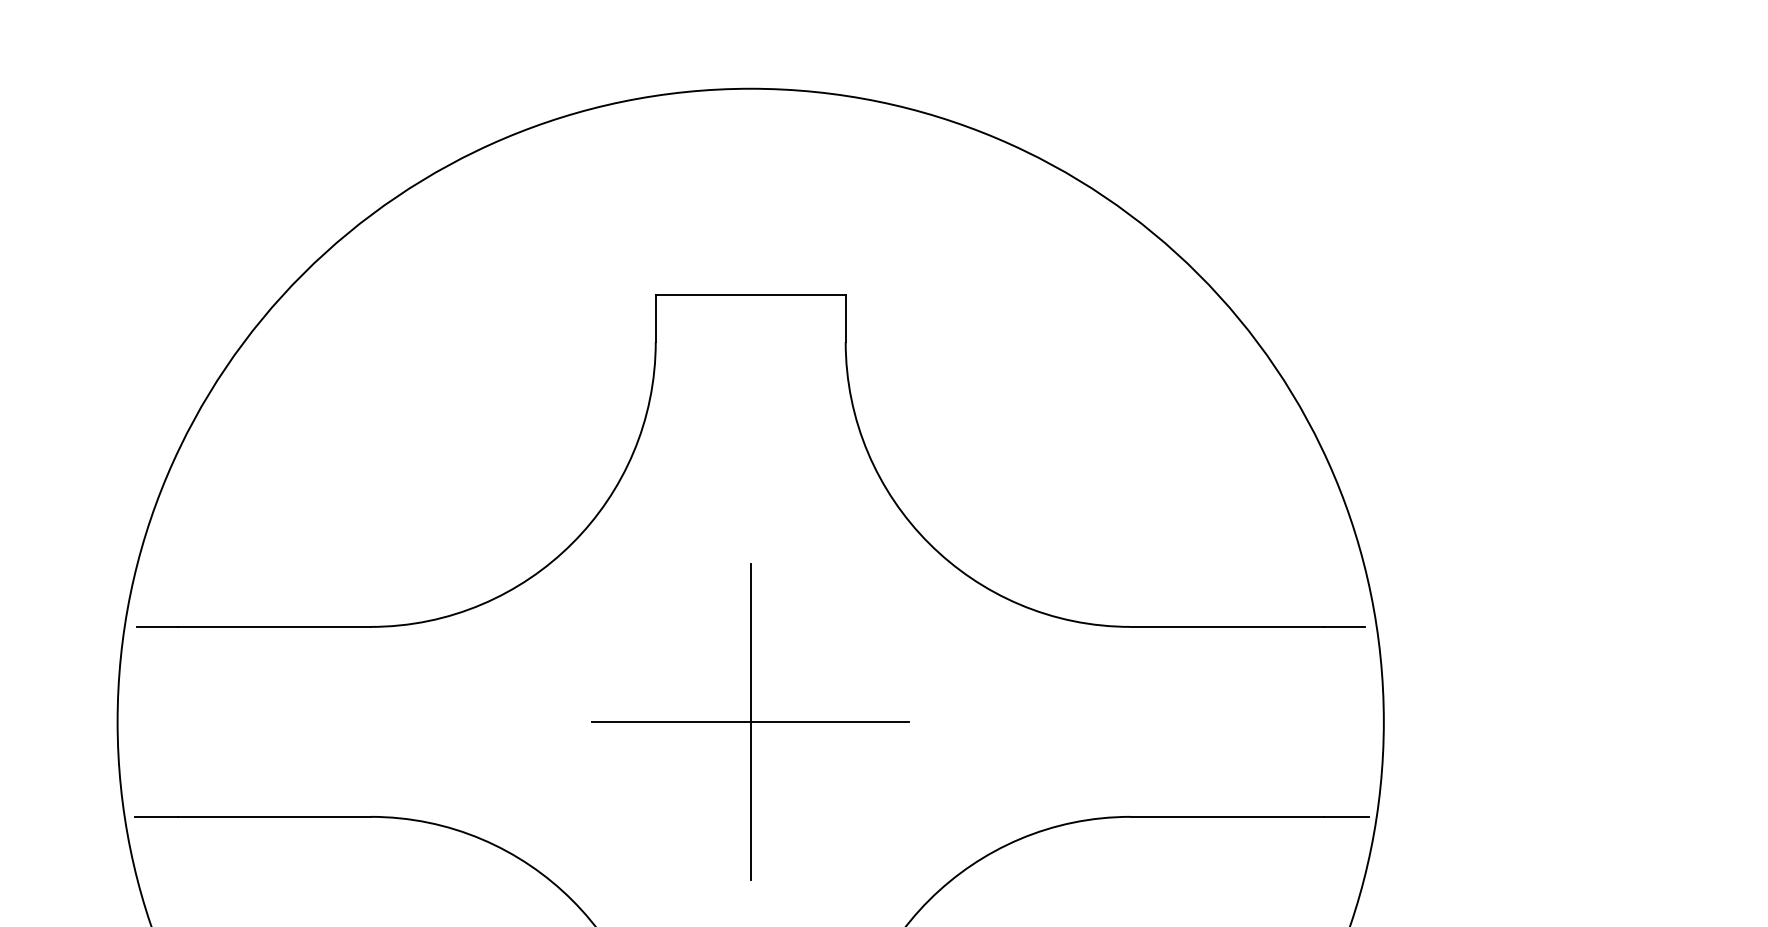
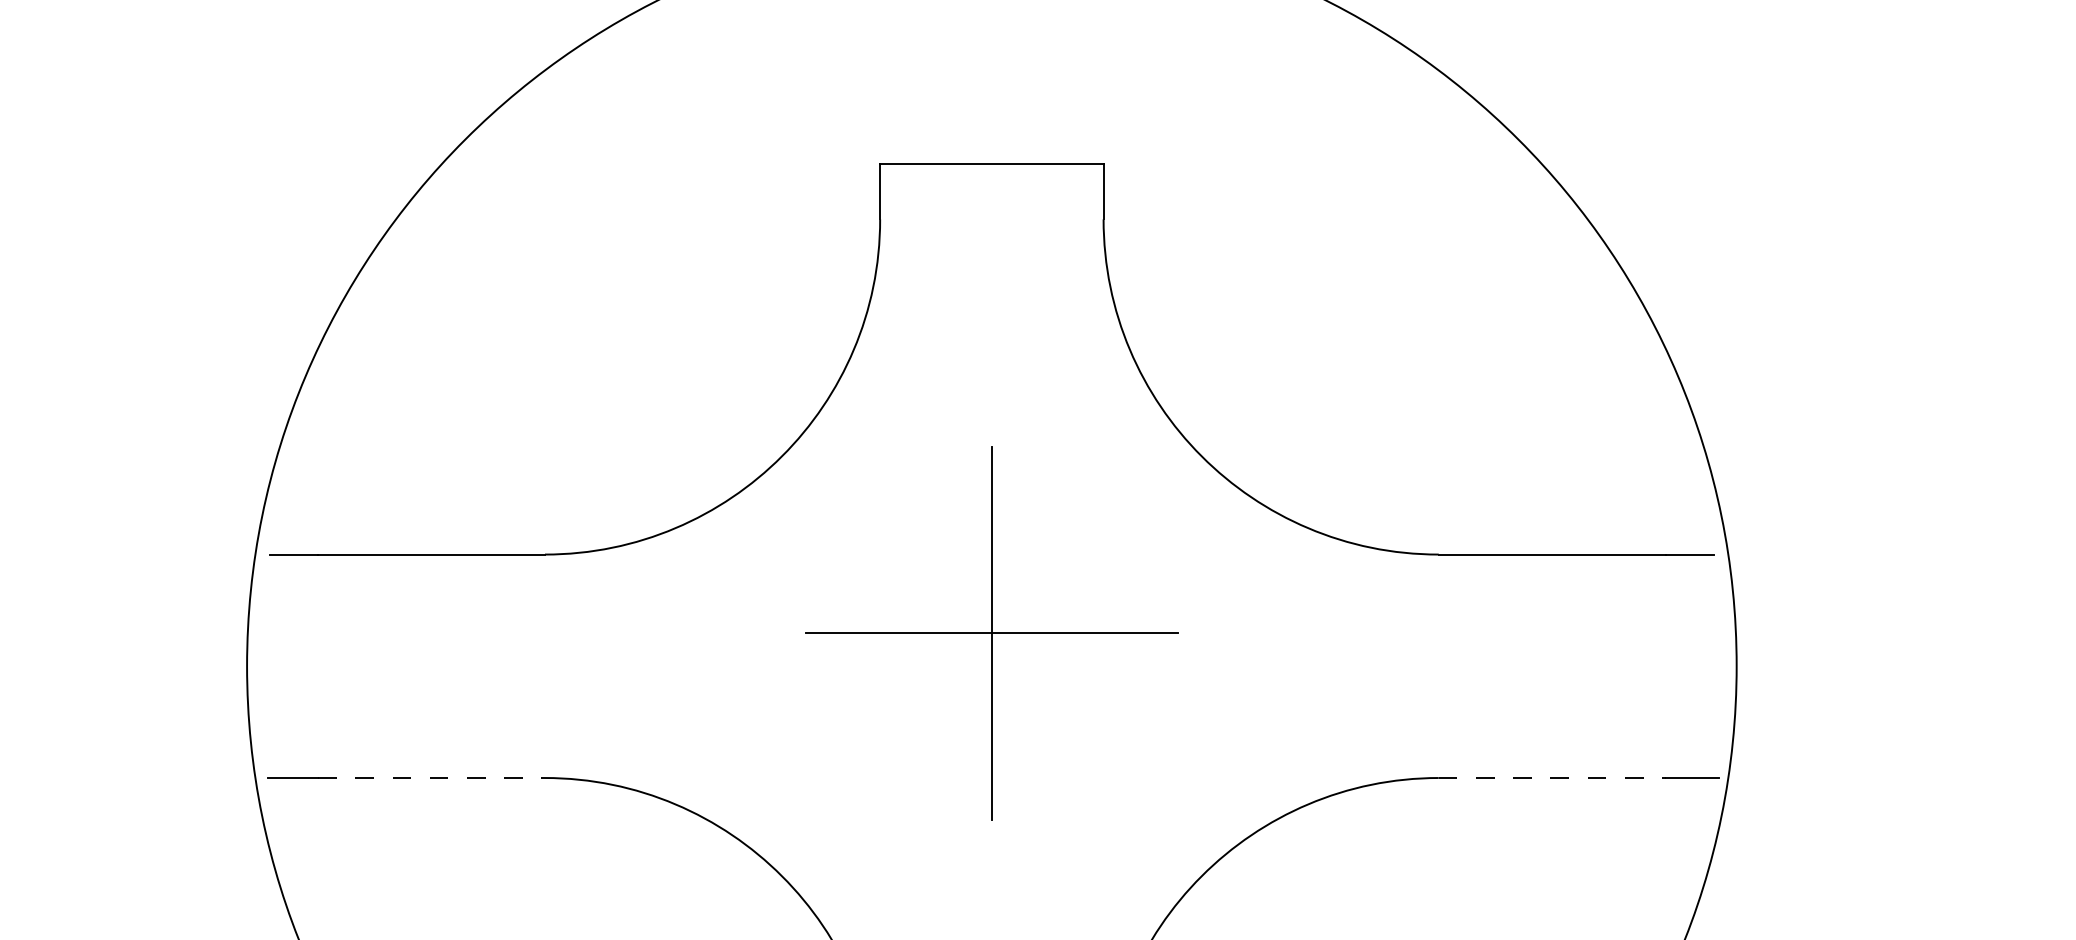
part: (750, 721) -> (991, 632), moved
line: (274, 816) -> (431, 777), solid -> dashed
line: (1227, 816) -> (1552, 777), solid -> dashed

